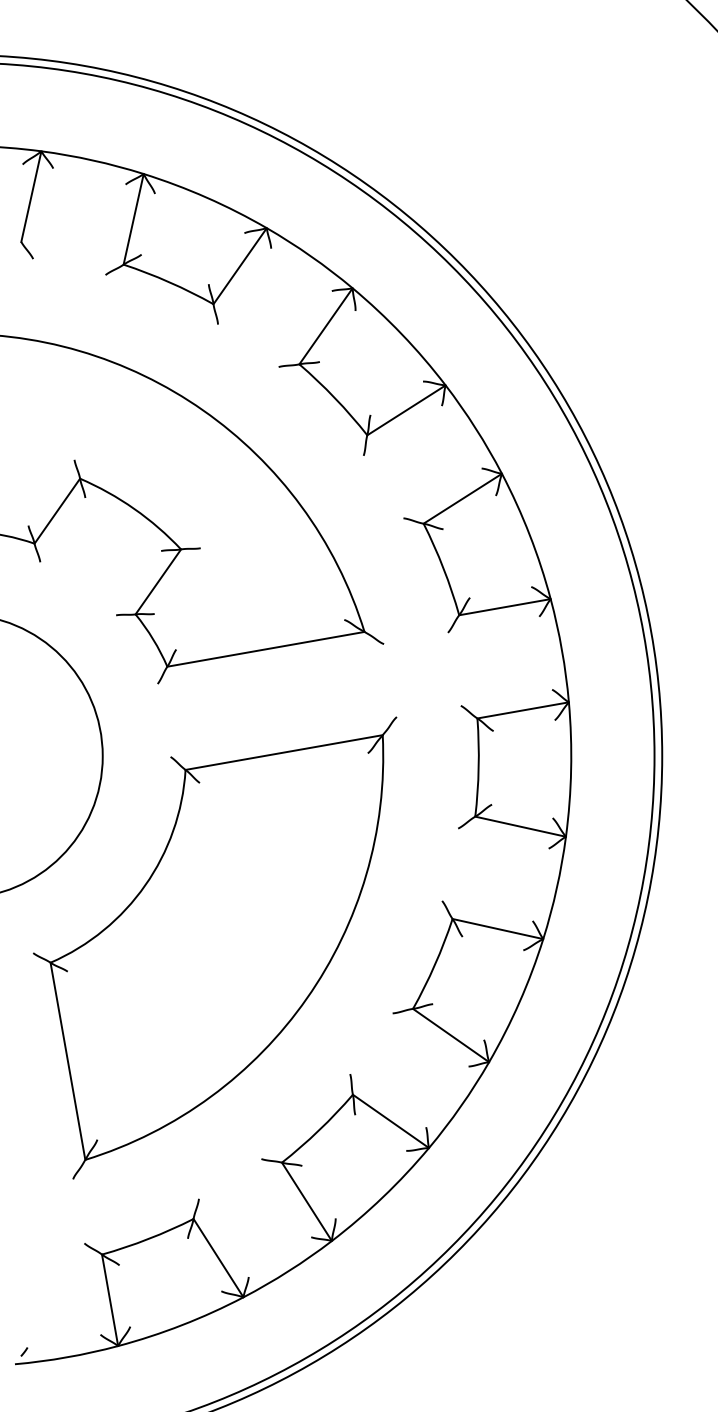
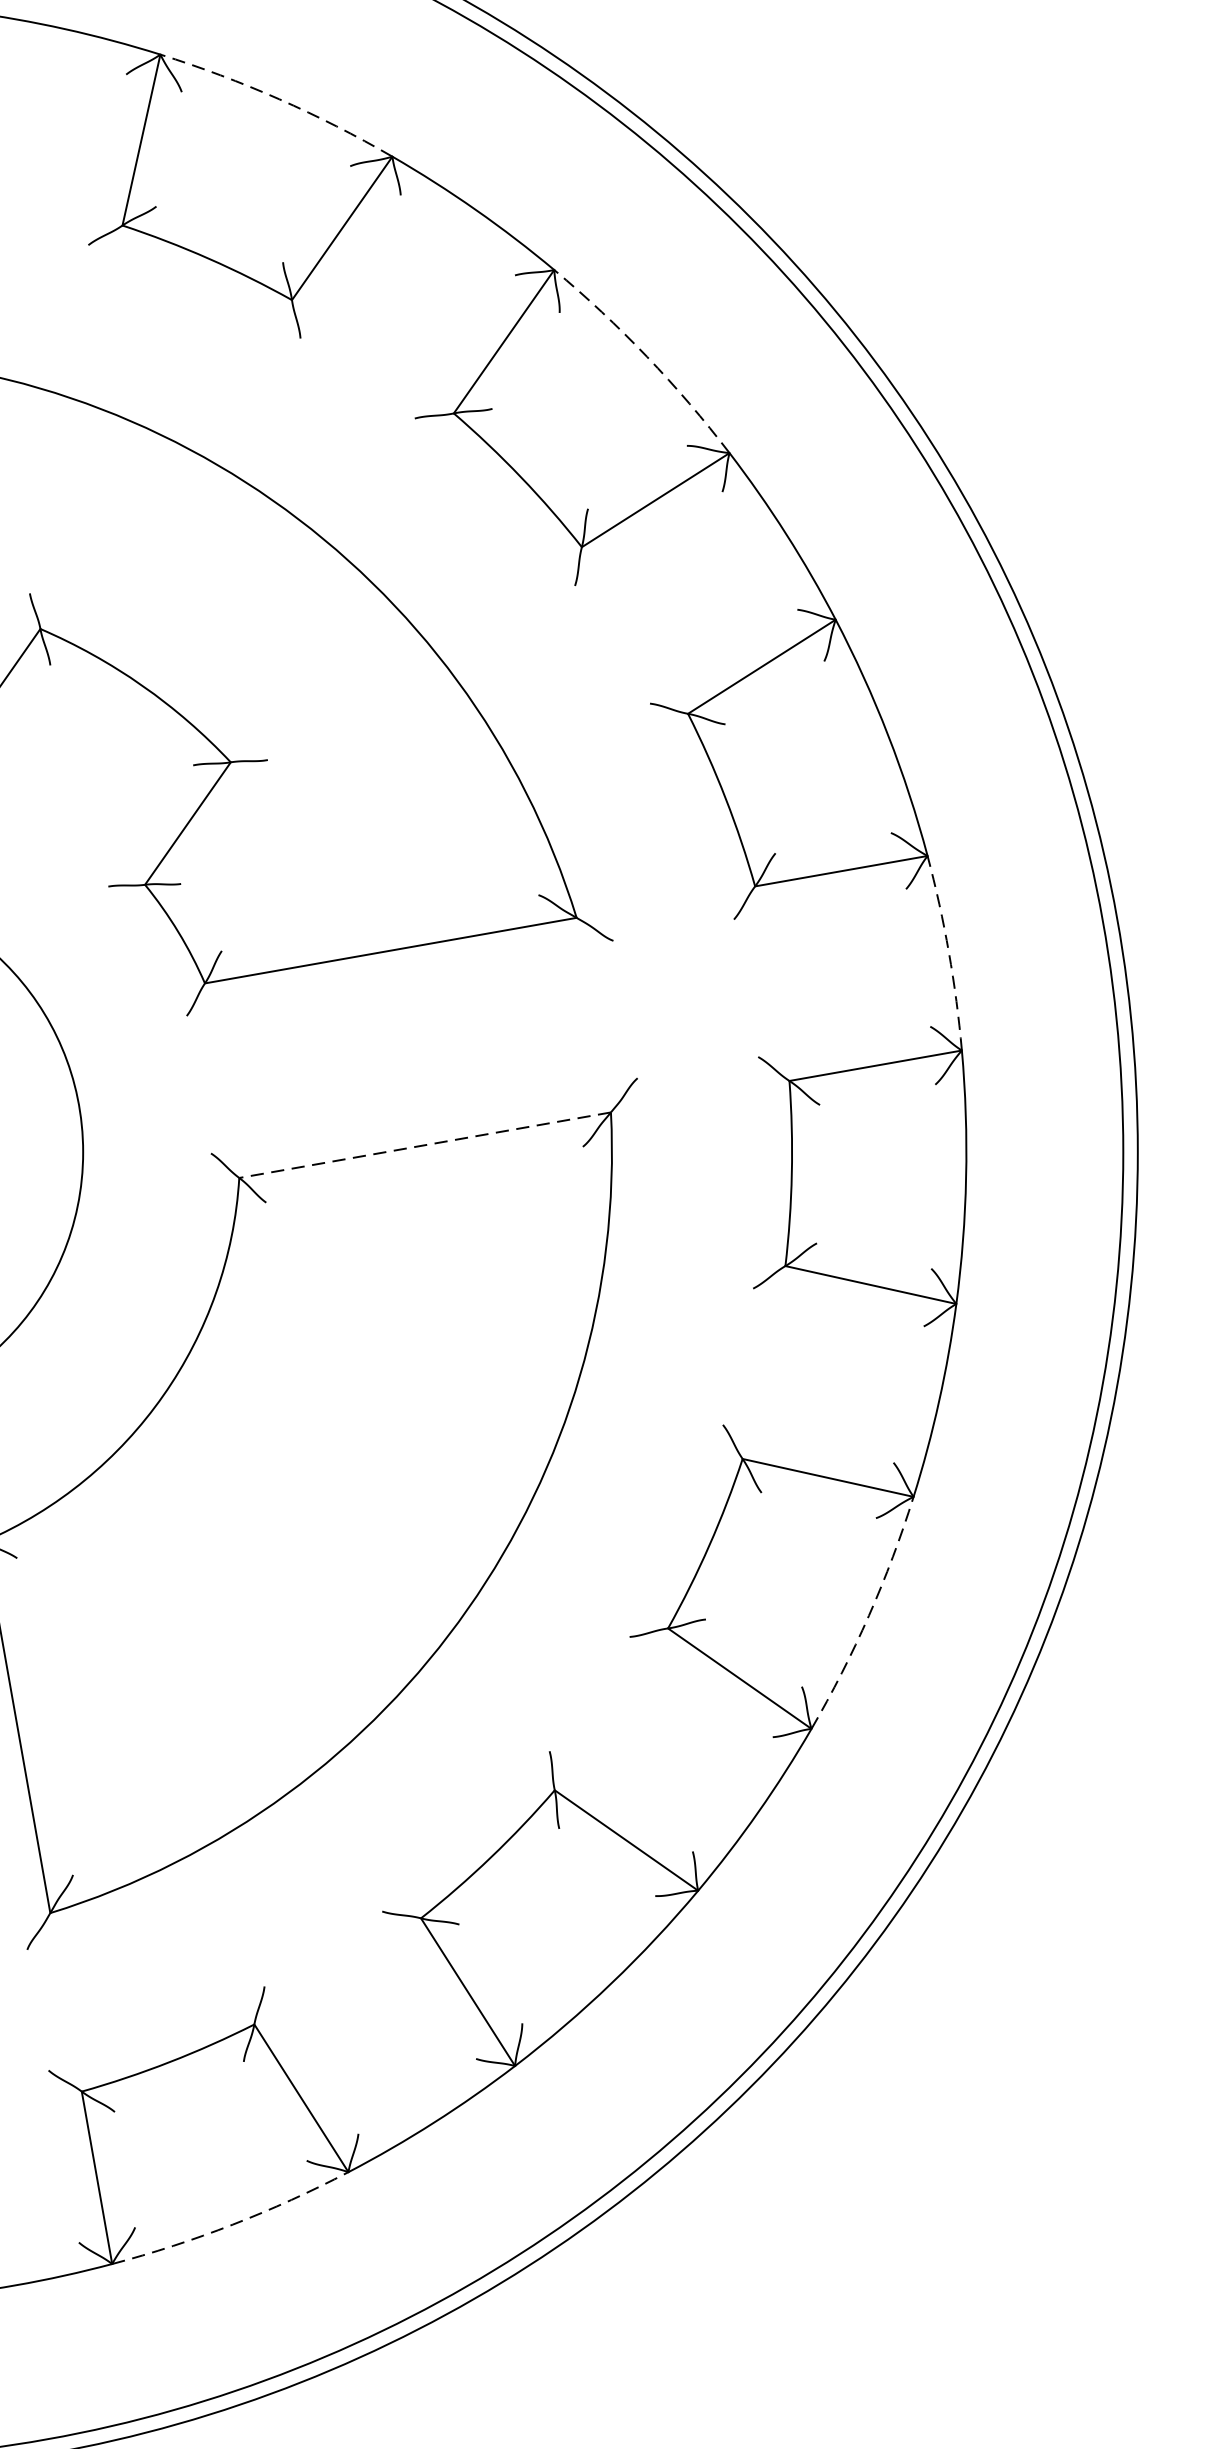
arc: (206, 197) -> (278, 98), solid -> dashed
arc: (401, 334) -> (646, 357), solid -> dashed
arc: (562, 650) -> (949, 952), solid -> dashed
line: (283, 752) -> (423, 1145), solid -> dashed
arc: (519, 1002) -> (868, 1616), solid -> dashed
arc: (182, 1325) -> (233, 2225), solid -> dashed

